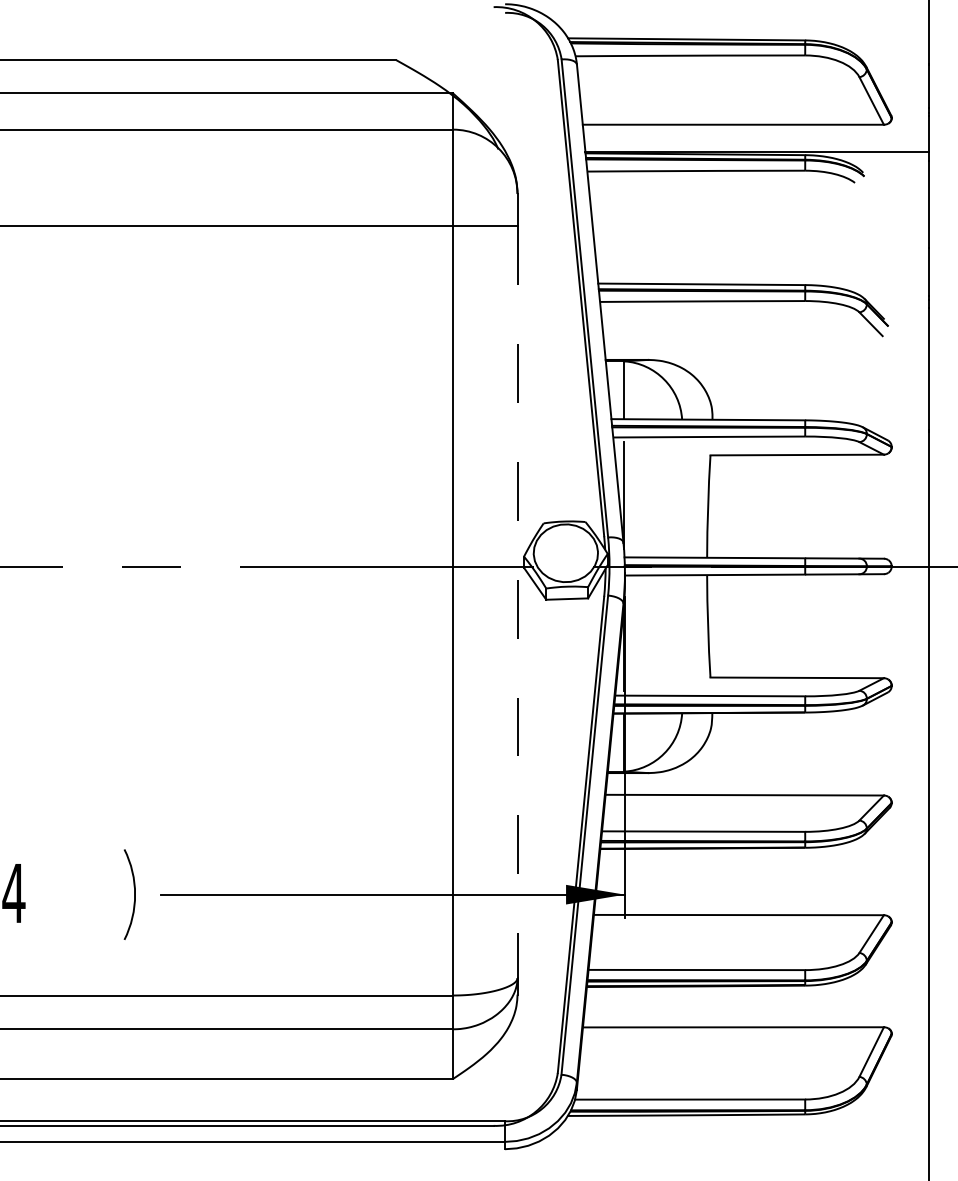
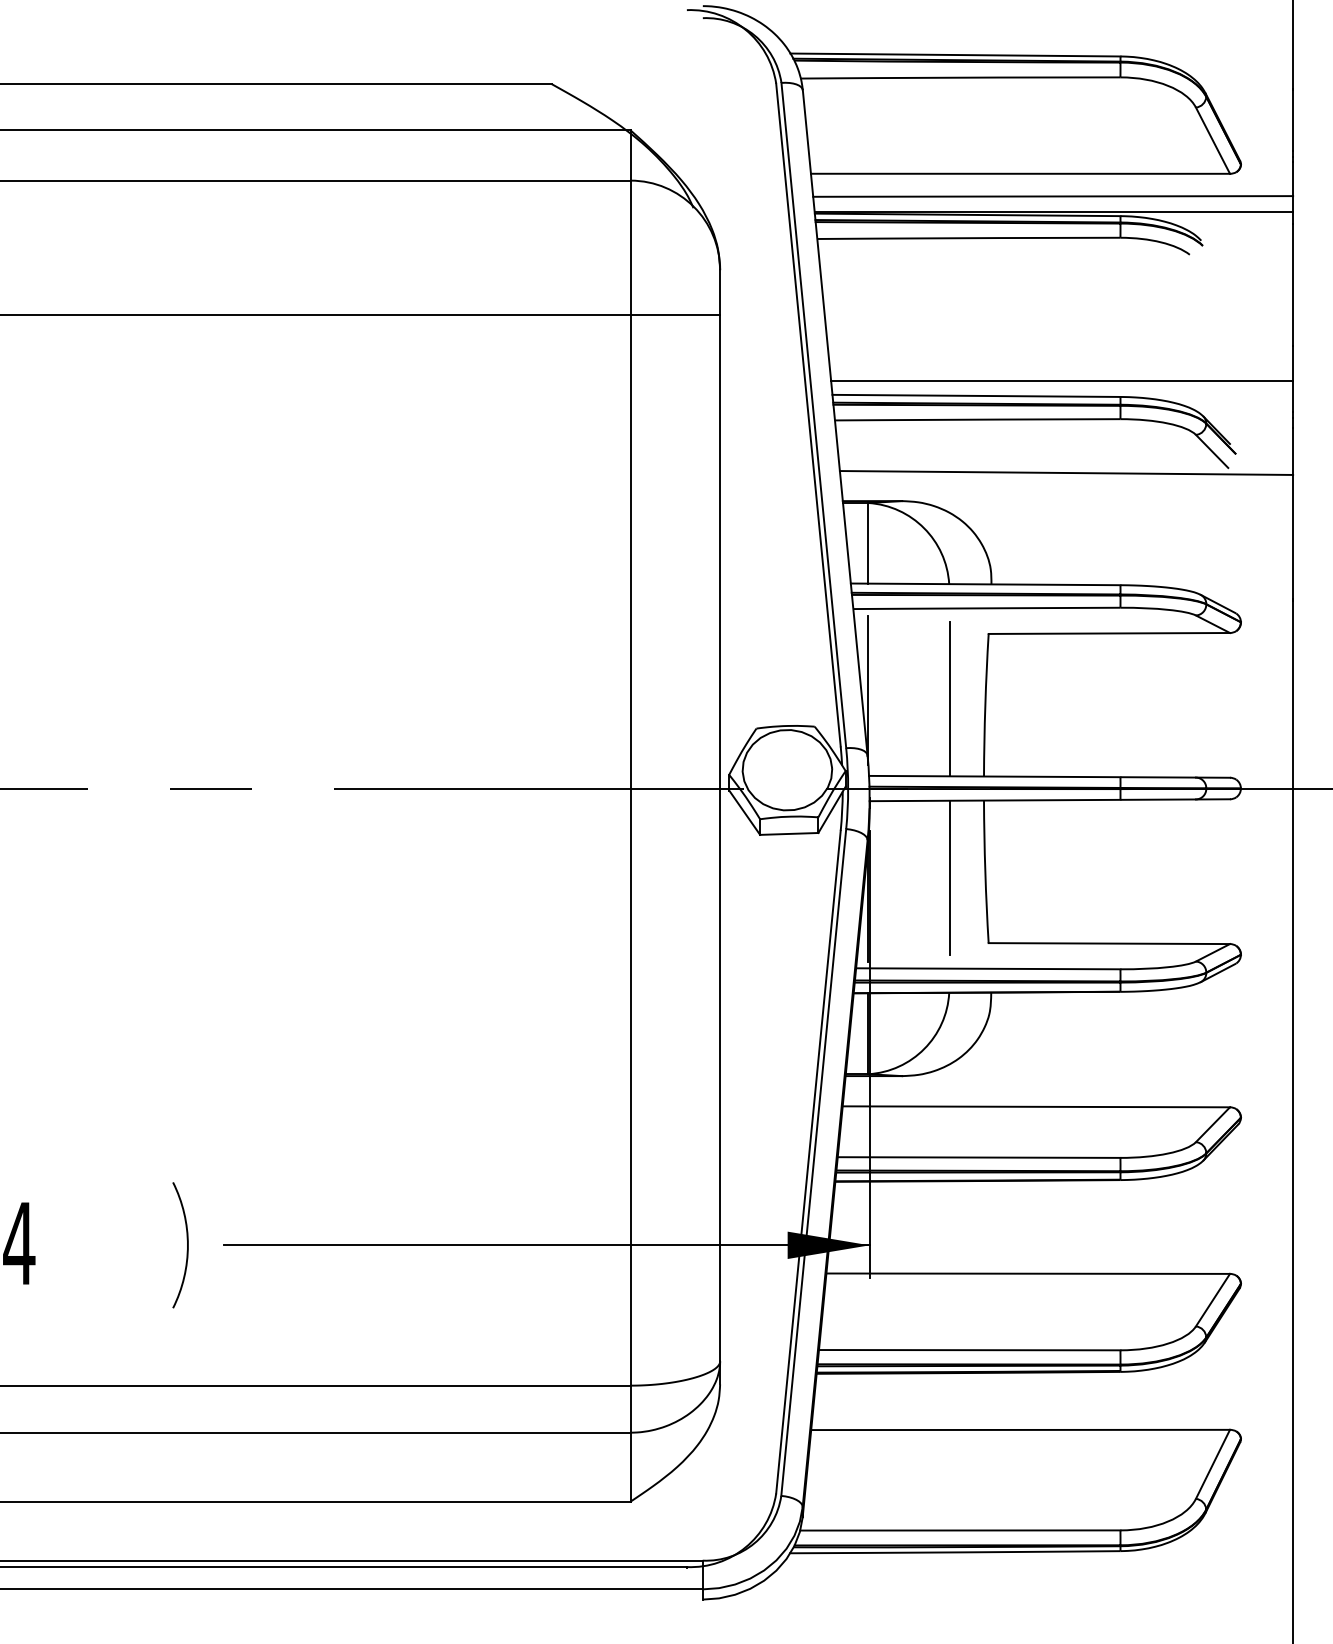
line: (756, 140) -> (1052, 195), added
line: (763, 273) -> (1062, 380), added
line: (766, 339) -> (1066, 472), added
line: (682, 502) -> (949, 699), added
line: (517, 602) -> (720, 838), dashed -> solid
line: (682, 630) -> (949, 877), added

